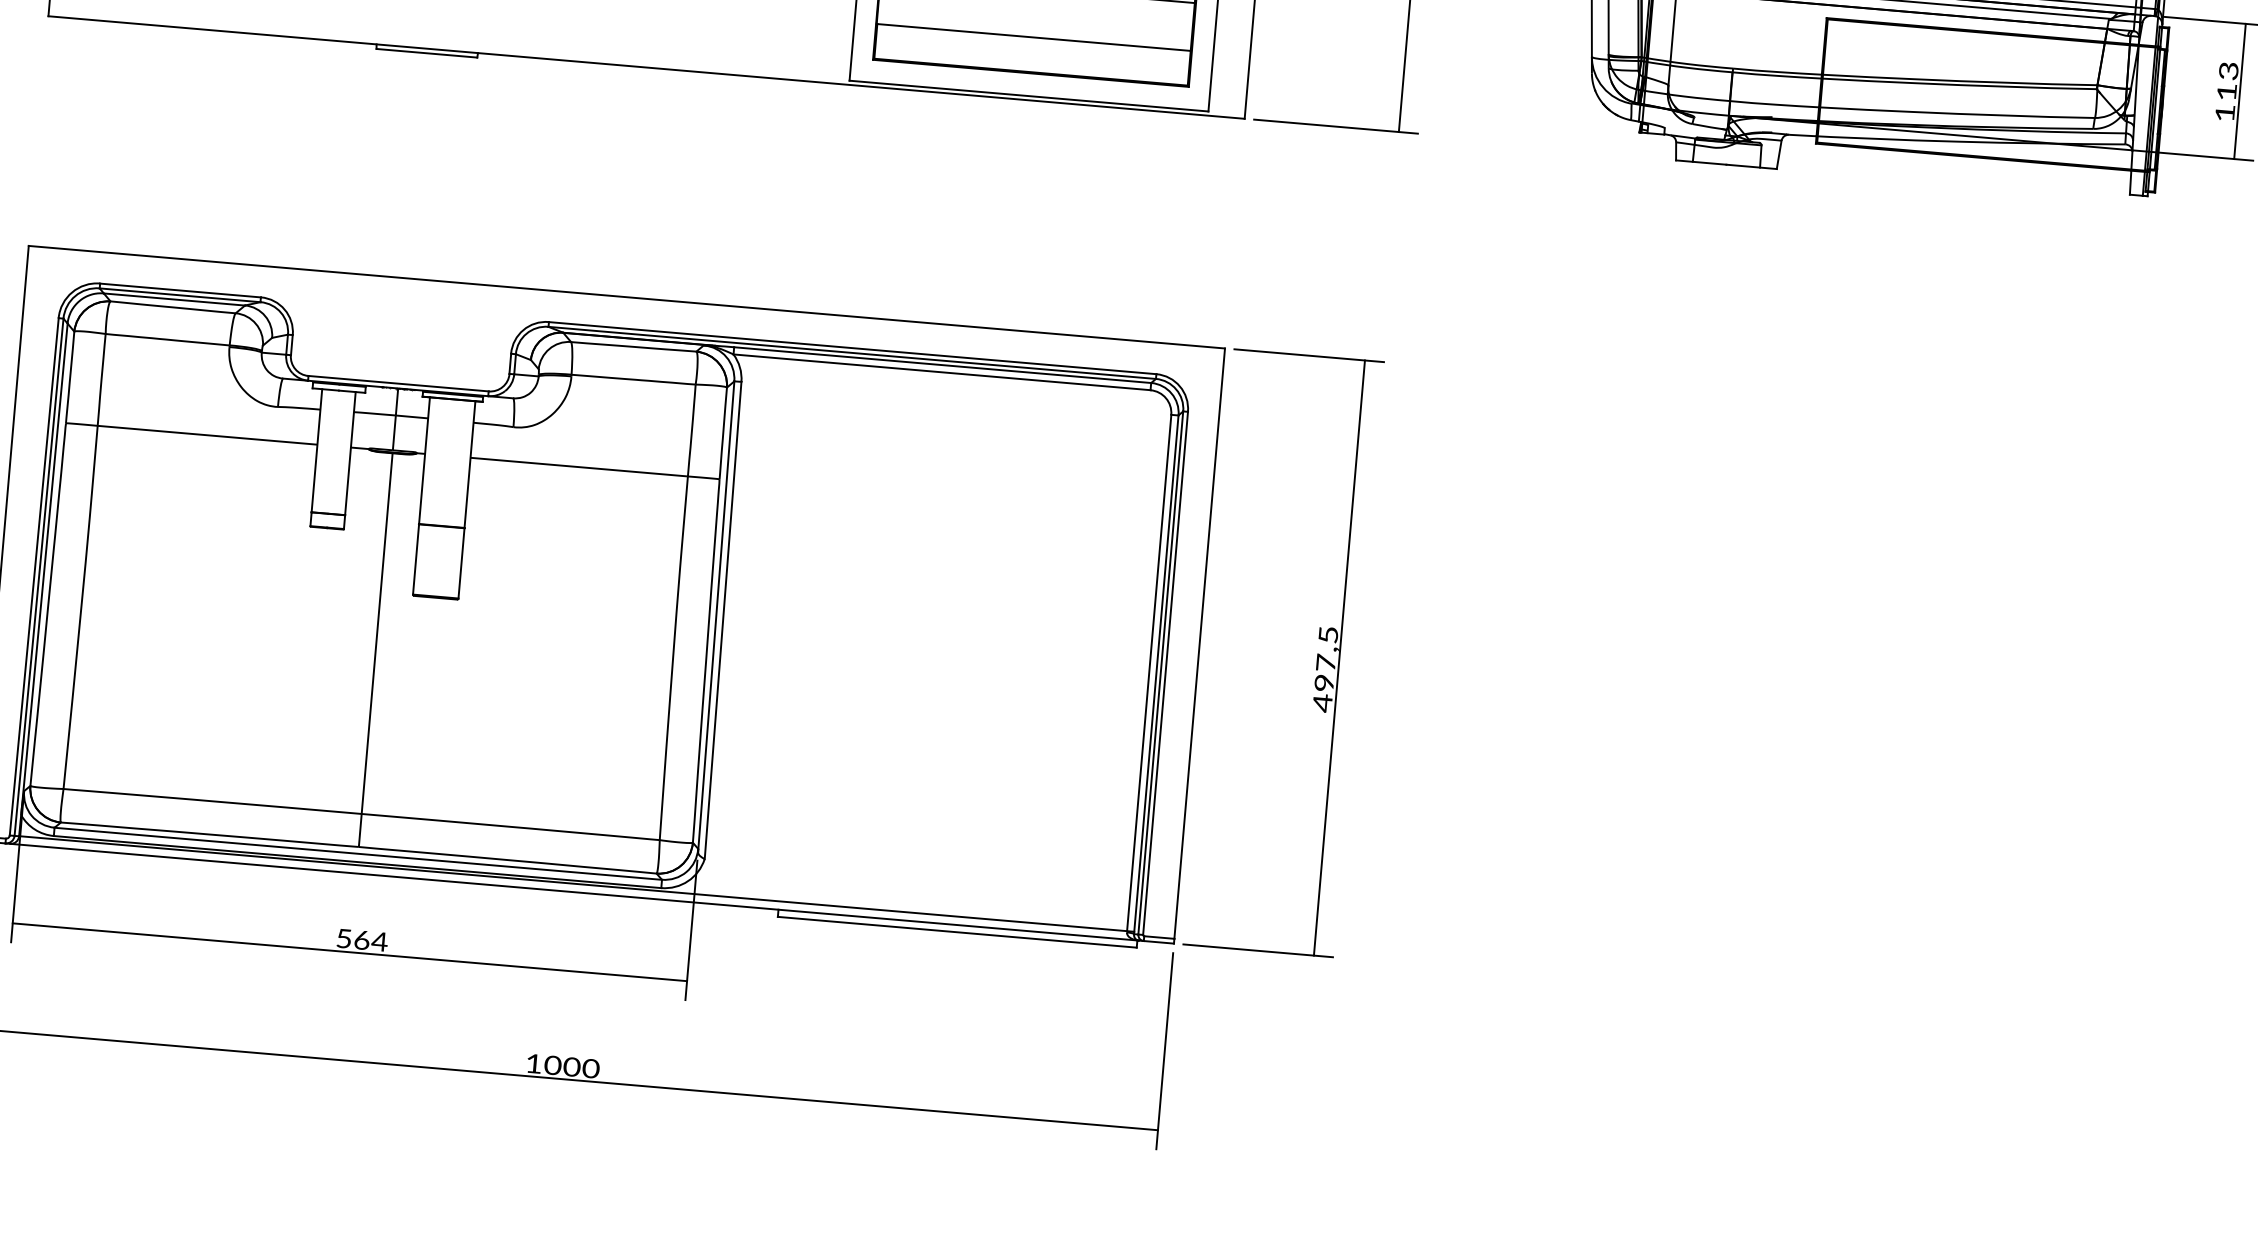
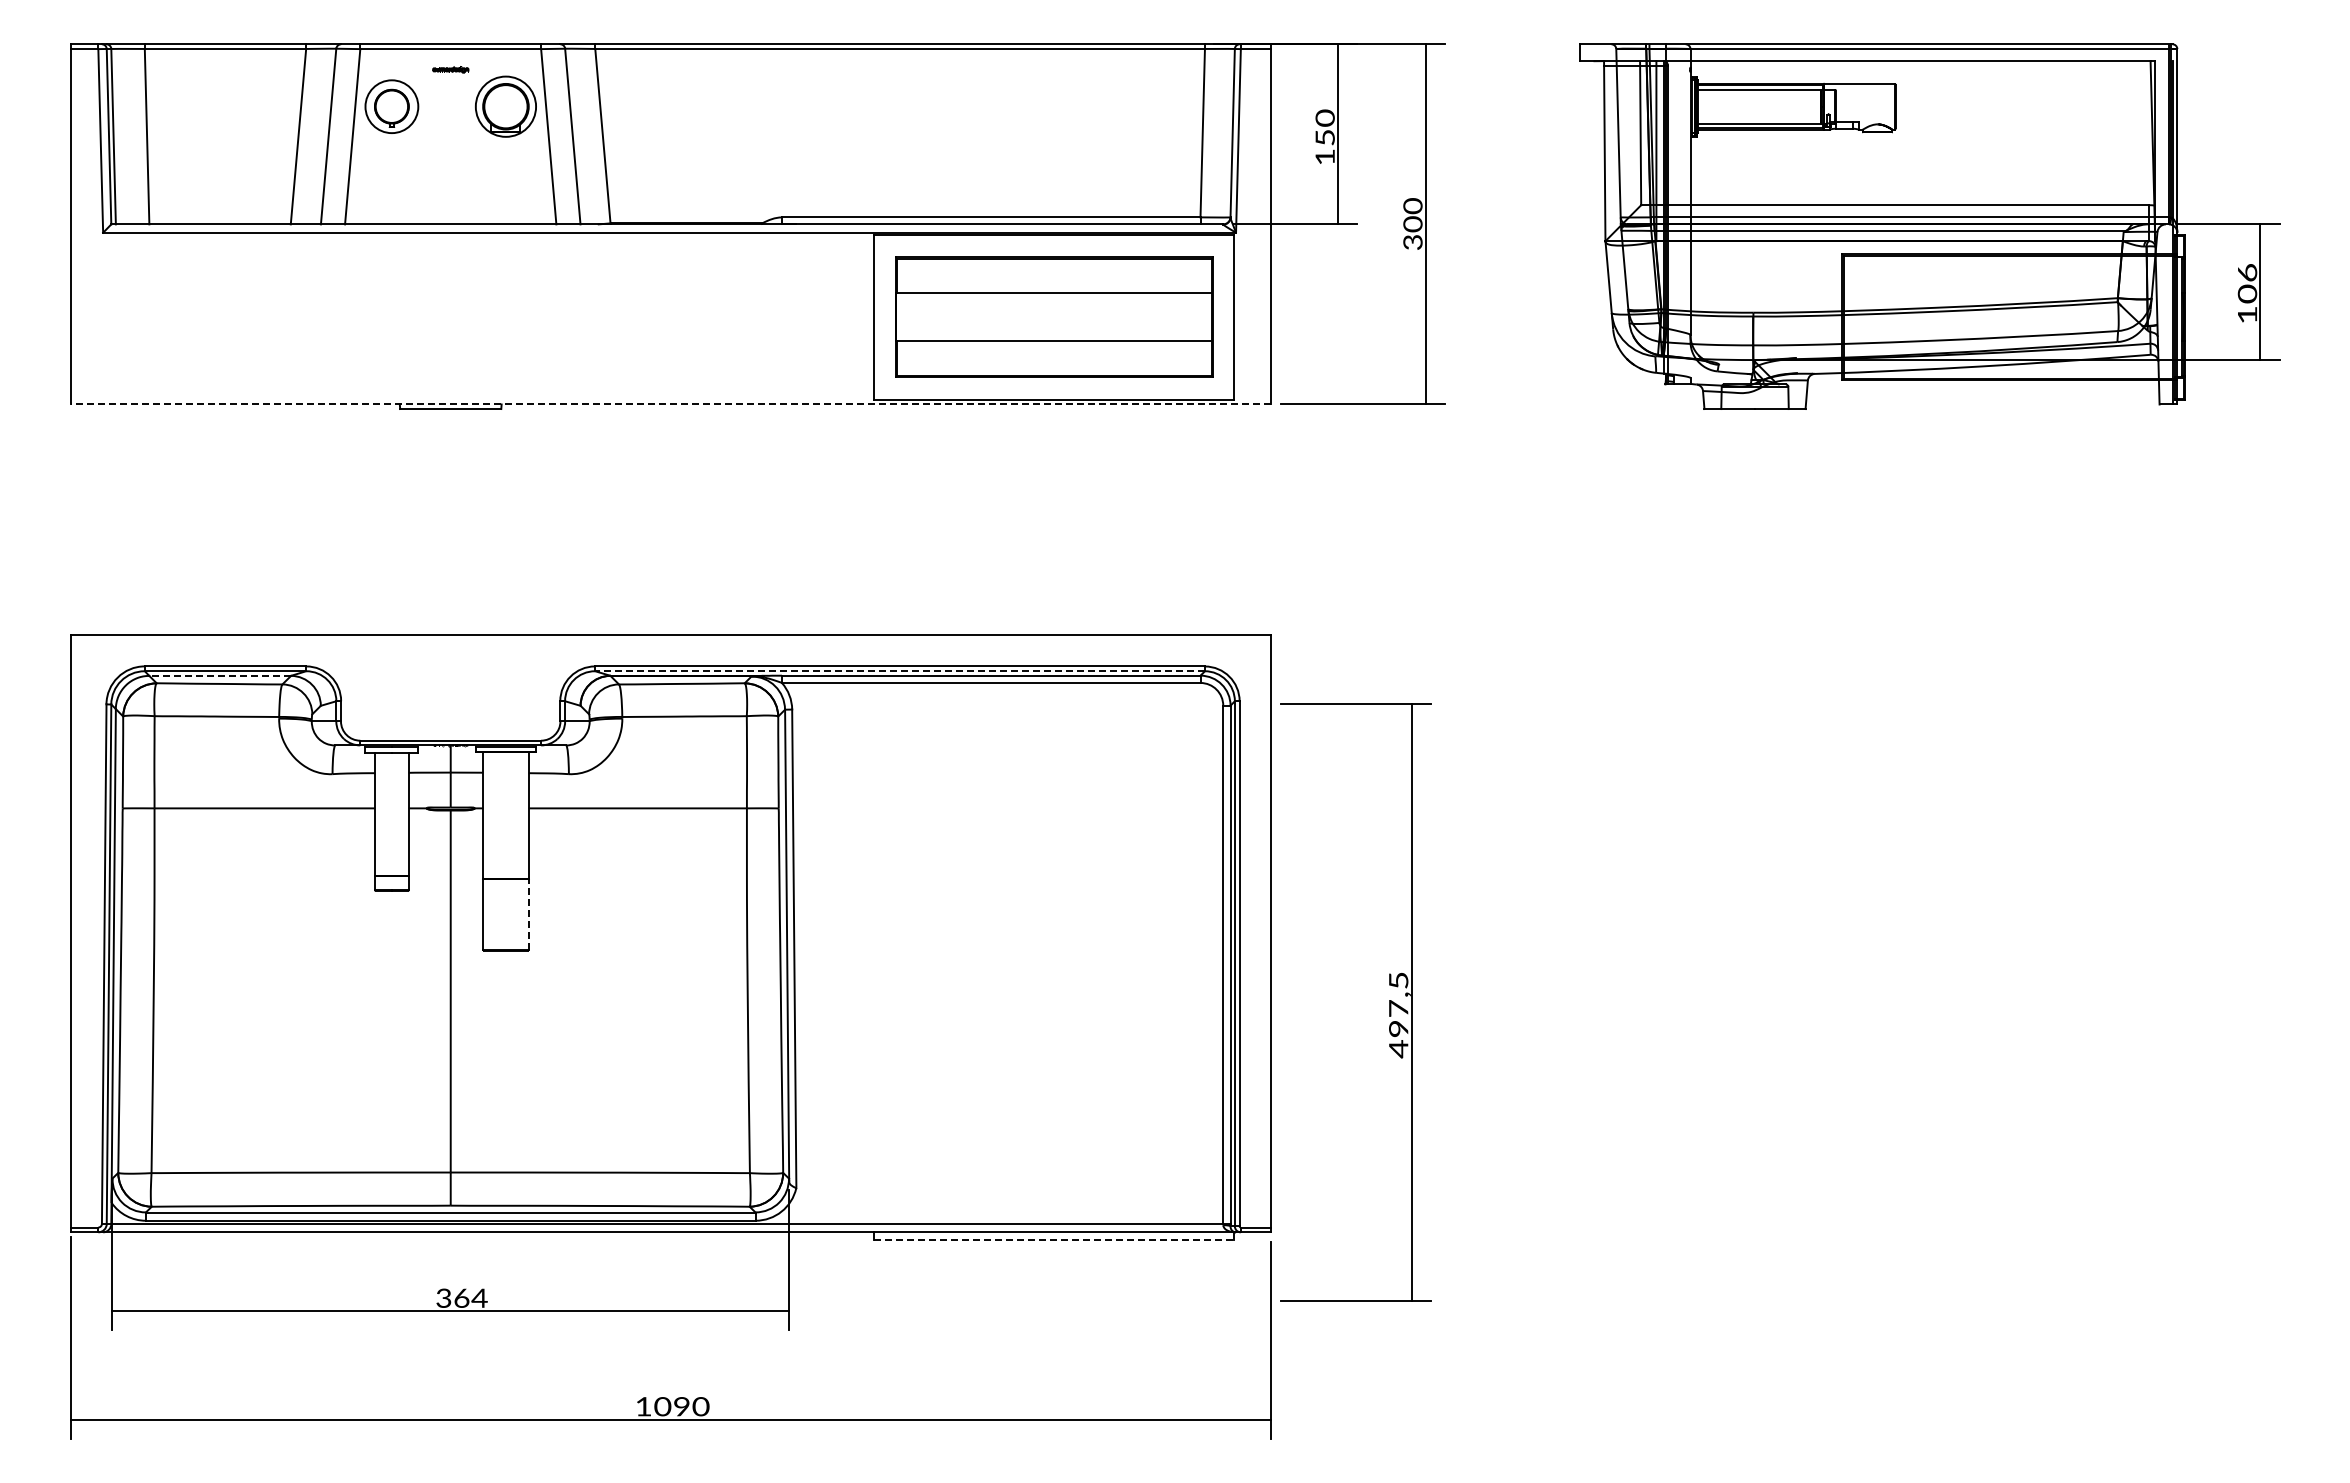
line: (646, 67) -> (670, 404), solid -> dashed
text: (2227, 81) -> (2247, 283), 113 -> 106
line: (174, 299) -> (220, 675), solid -> dashed
line: (852, 353) -> (900, 671), solid -> dashed
line: (461, 562) -> (528, 913), solid -> dashed
part: (1317, 656) -> (1389, 1002), moved
line: (957, 932) -> (1054, 1239), solid -> dashed
text: (343, 937) -> (443, 1297), 564 -> 364
text: (571, 1067) -> (681, 1407), 1000 -> 1090

